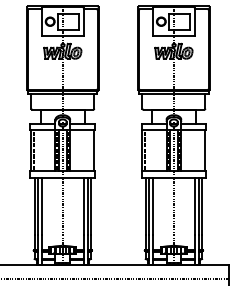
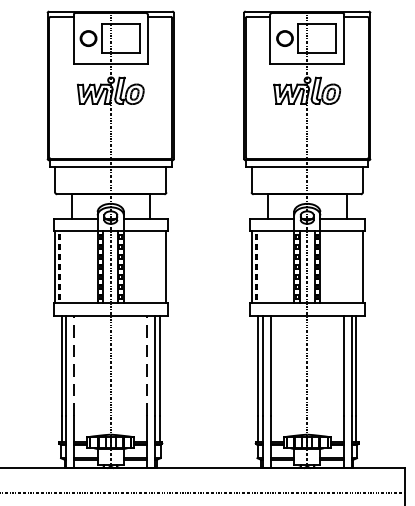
line: (42, 206) -> (74, 365), solid -> dashed
line: (83, 206) -> (147, 365), solid -> dashed

